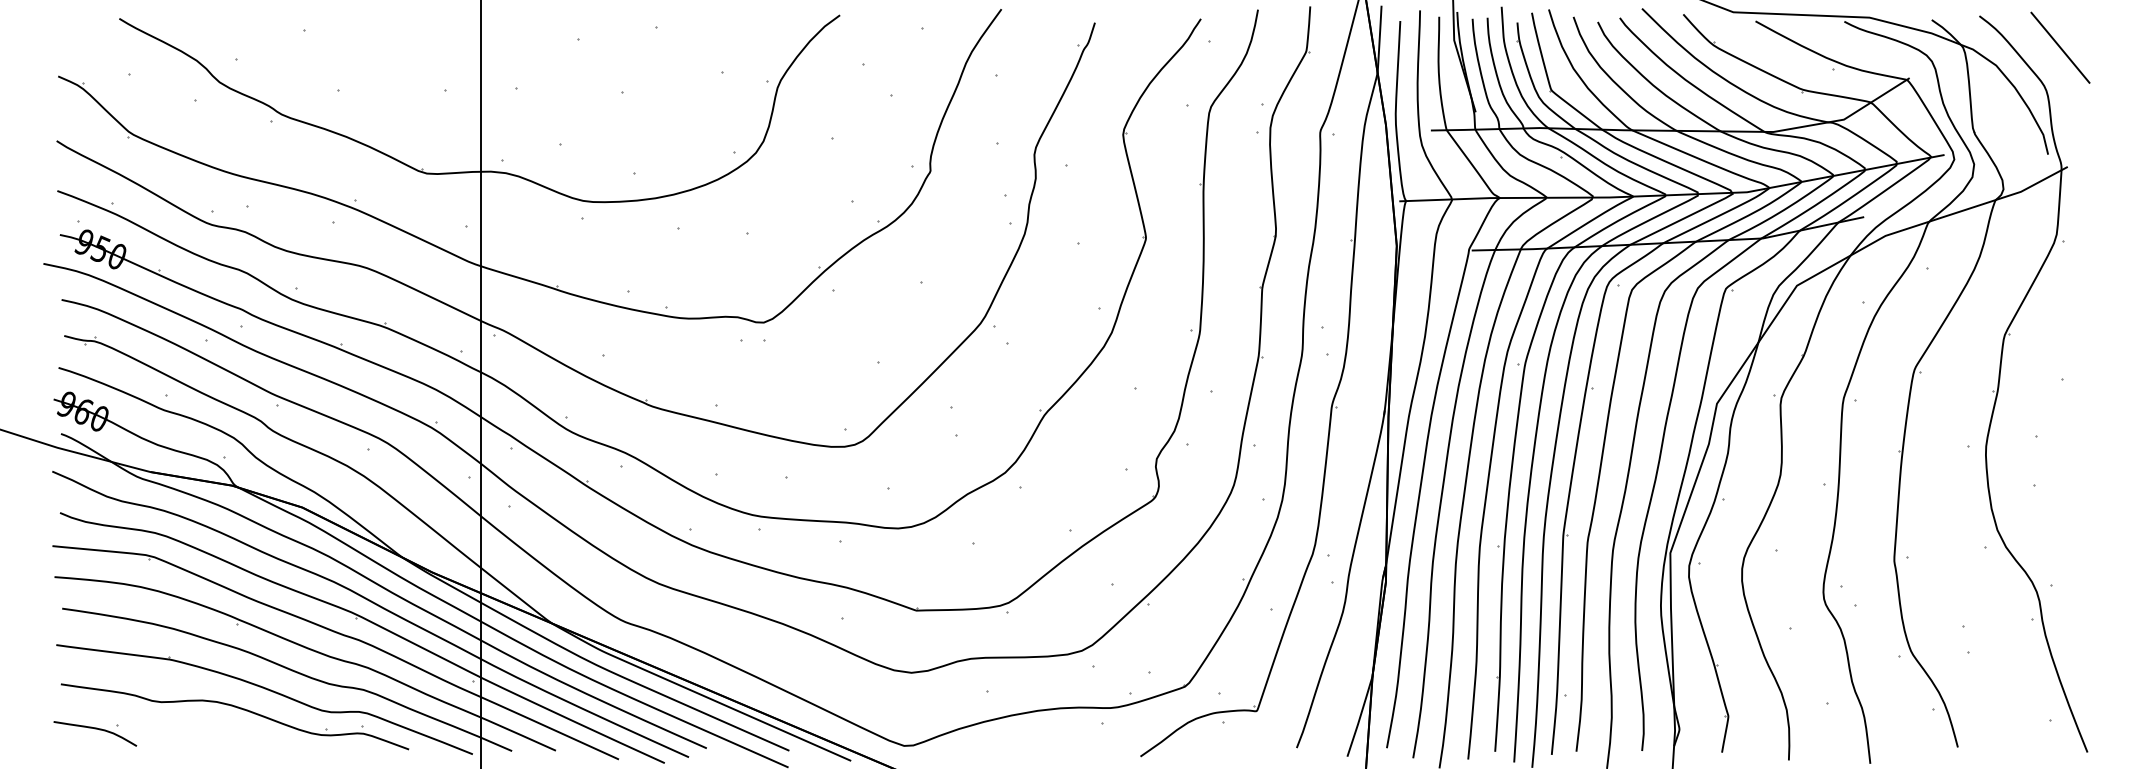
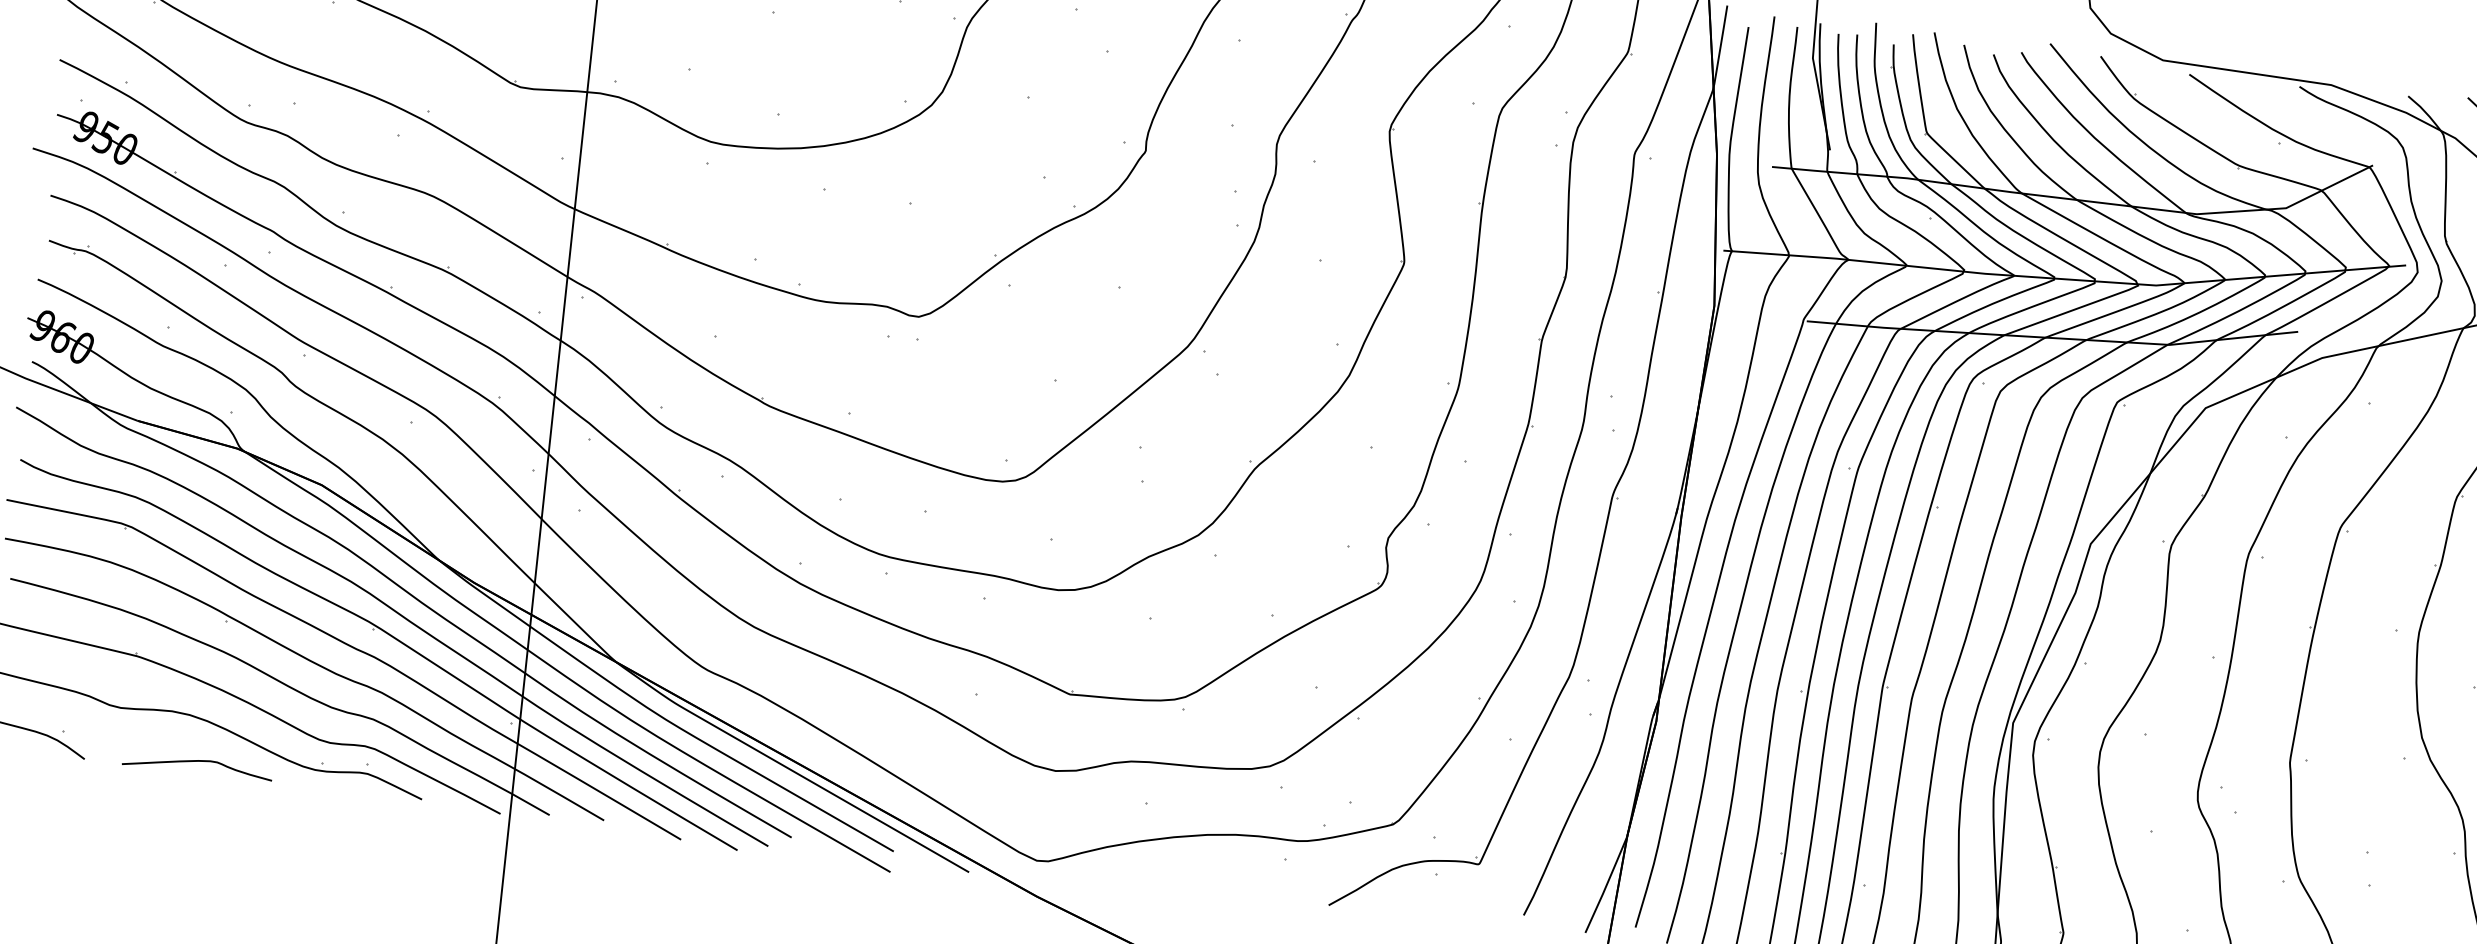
curve: (224, 739) -> (194, 762), added

